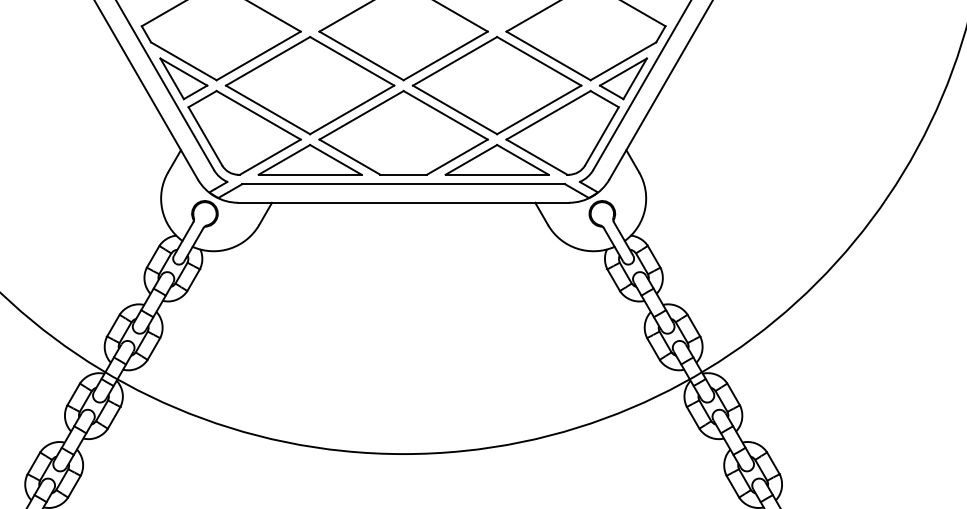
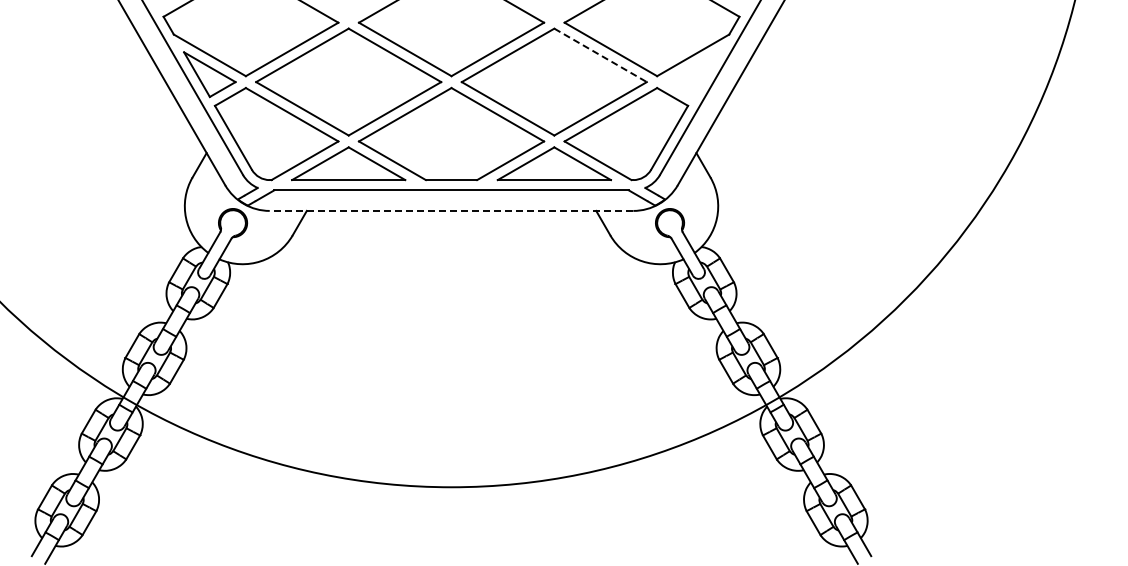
line: (540, 61) -> (601, 55), solid -> dashed
part: (623, 78) -> (693, 74), removed
line: (403, 202) -> (451, 210), solid -> dashed

